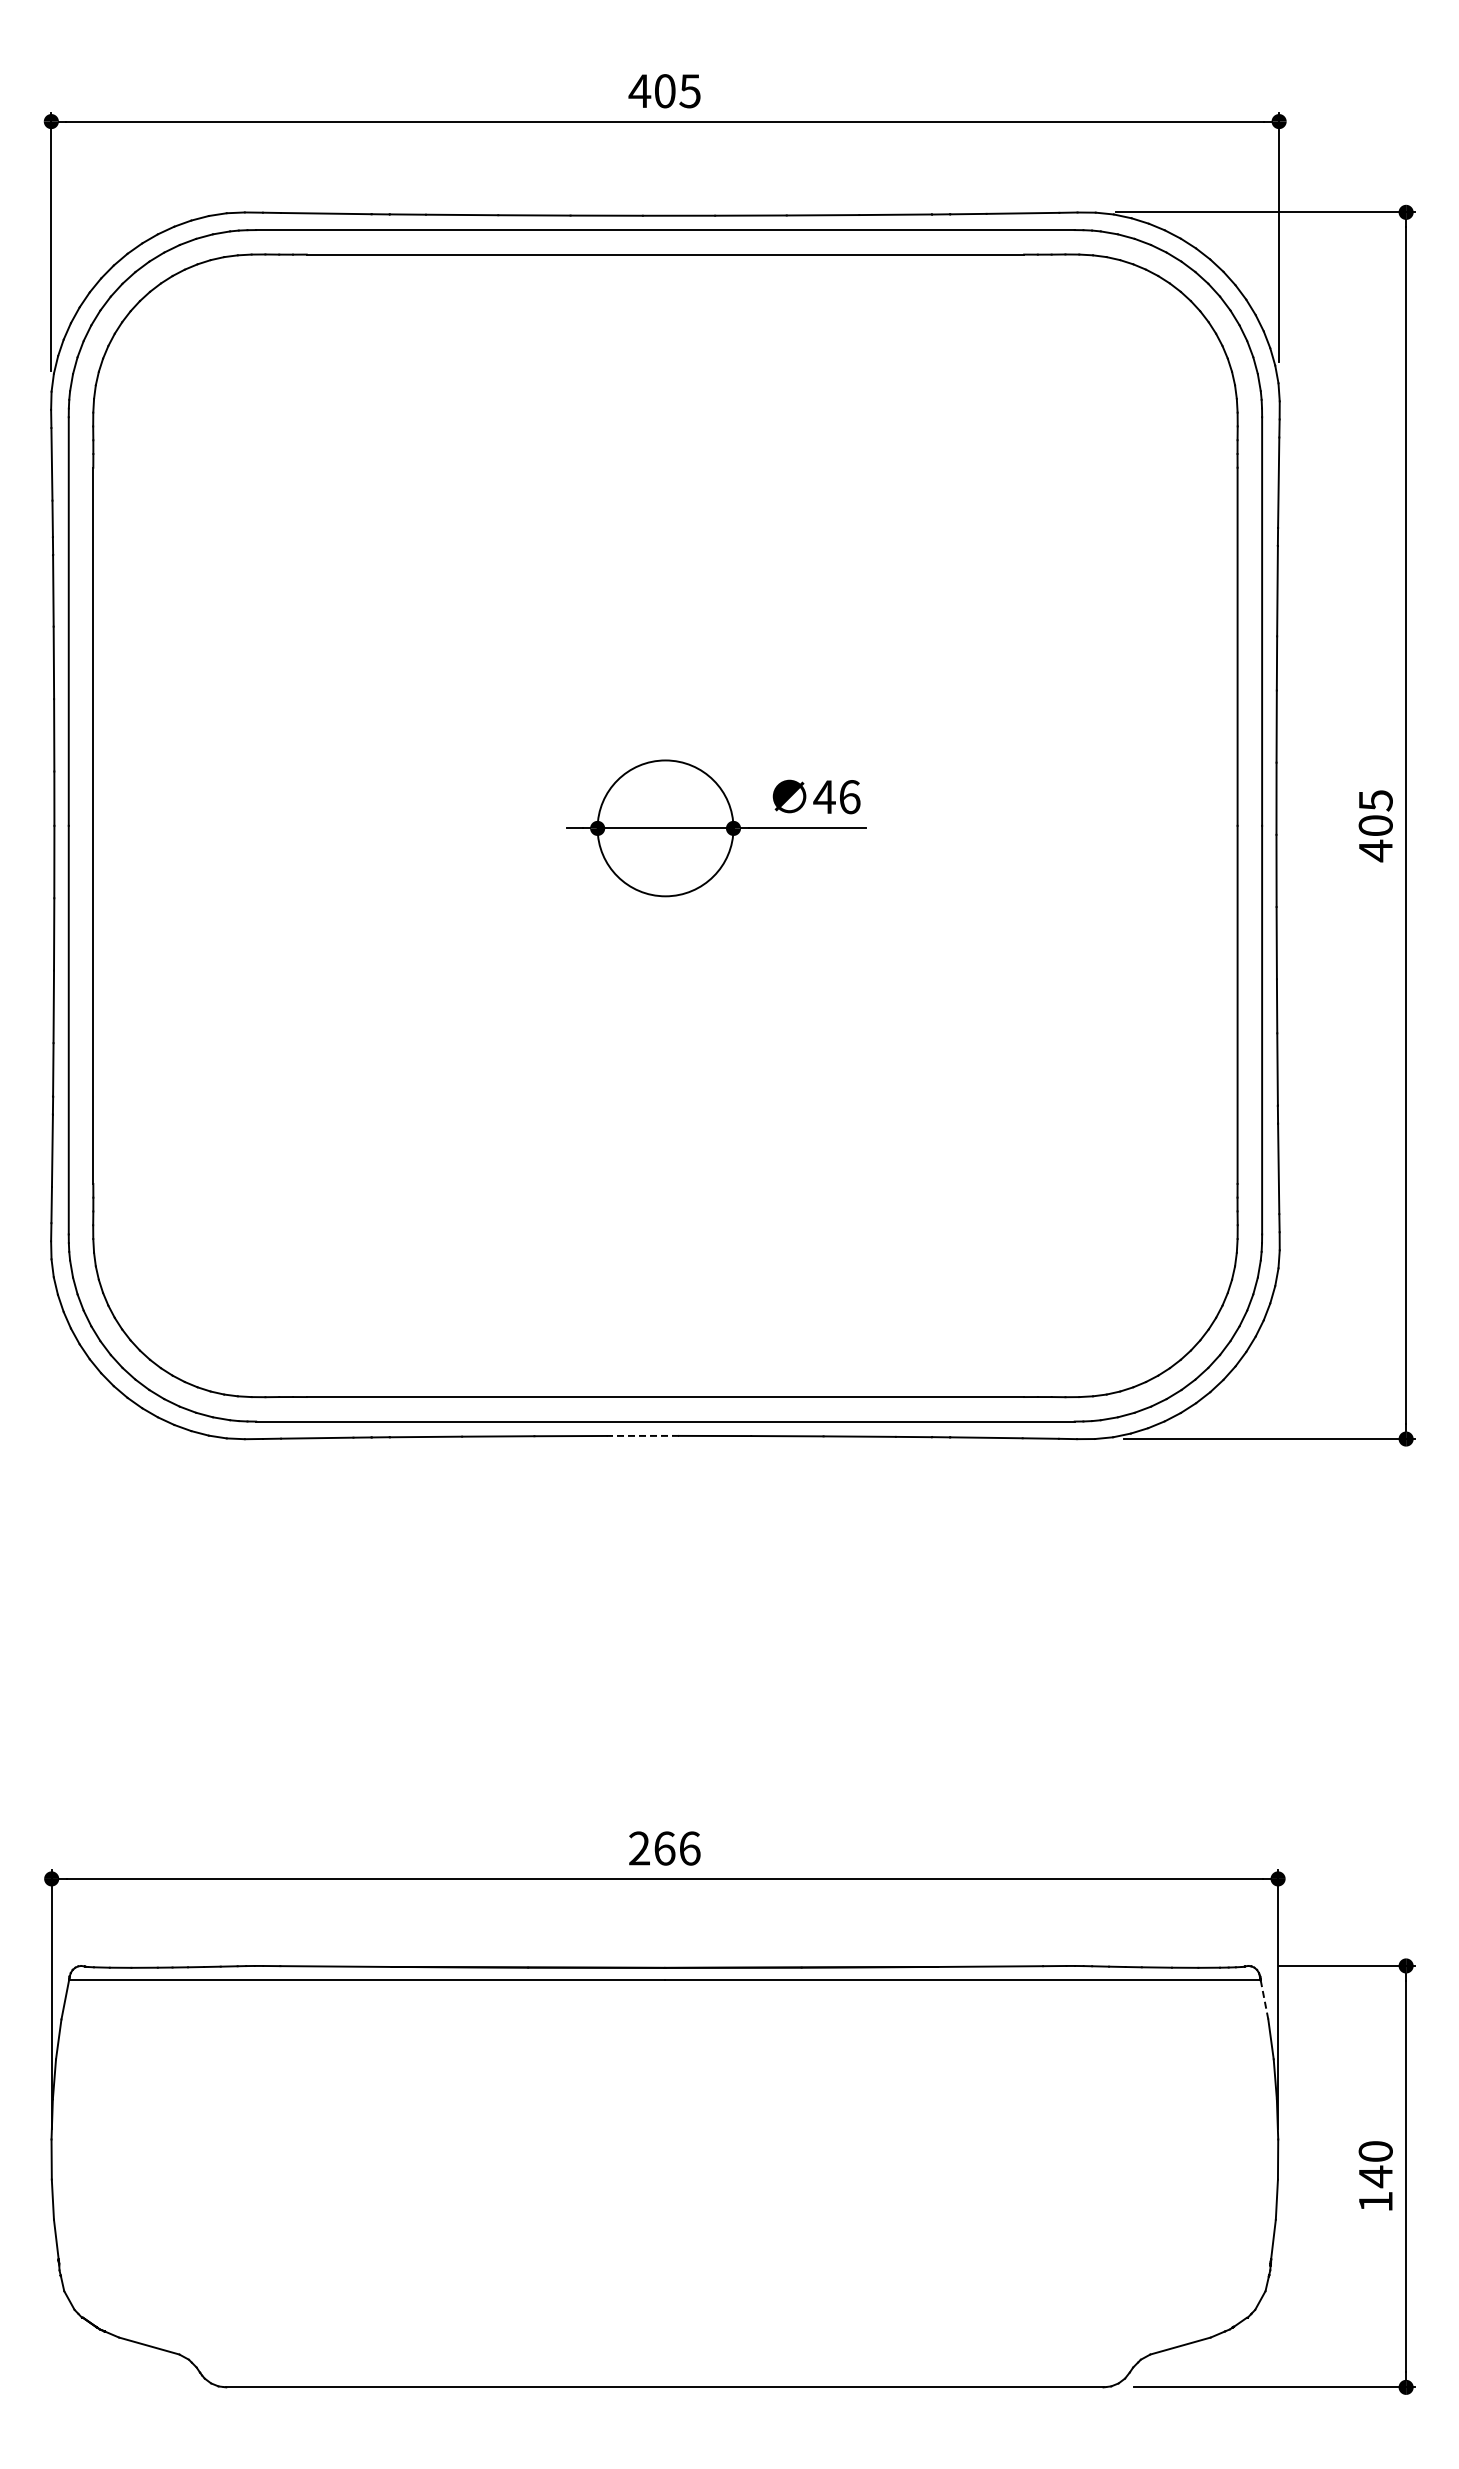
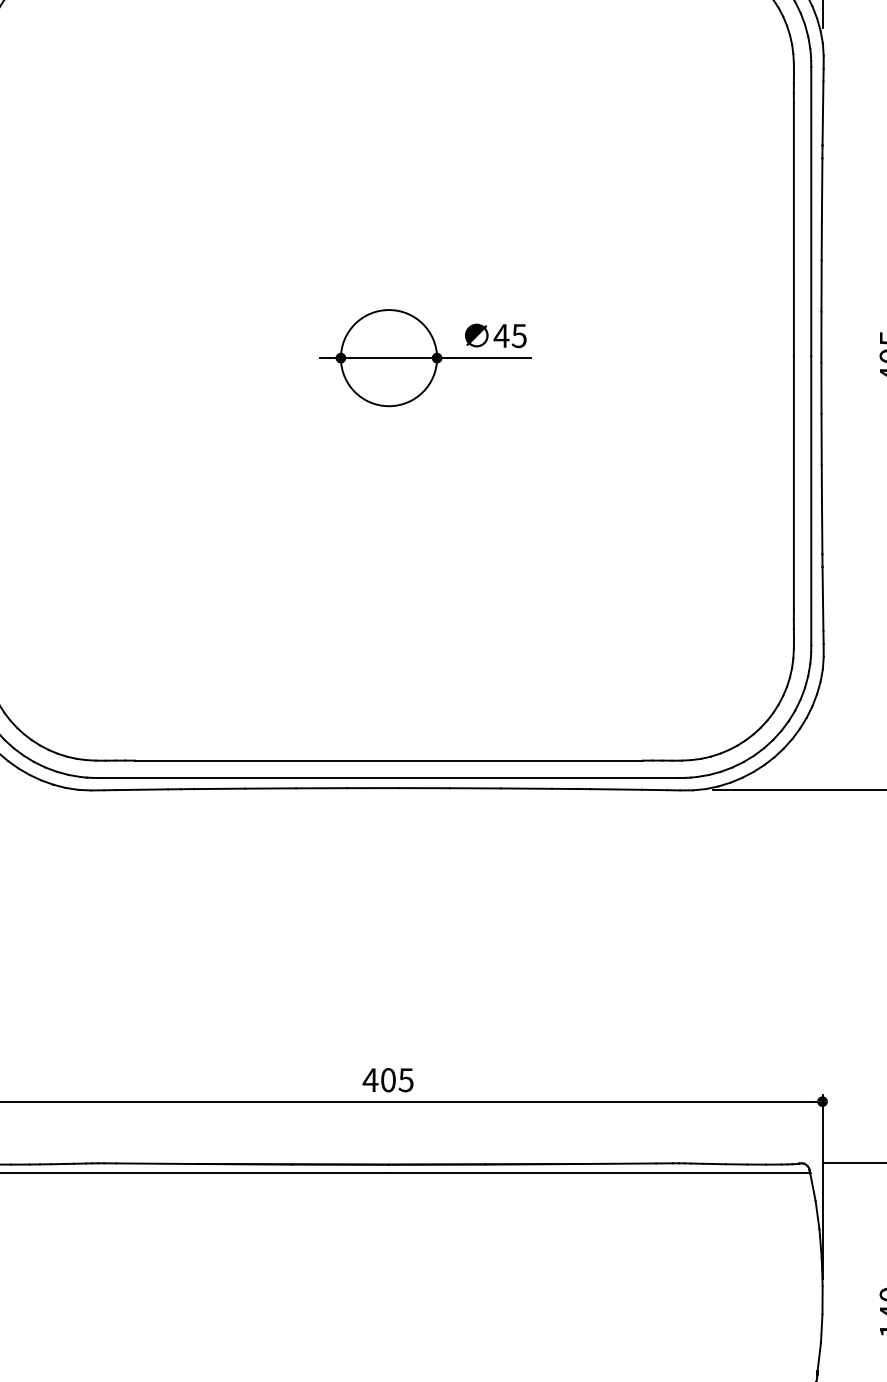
text: (849, 797) -> (519, 336), 46 -> 45
line: (642, 1435) -> (372, 787), dashed -> solid
text: (664, 1848) -> (388, 1080), 266 -> 405
line: (1264, 1999) -> (812, 1187), dashed -> solid

